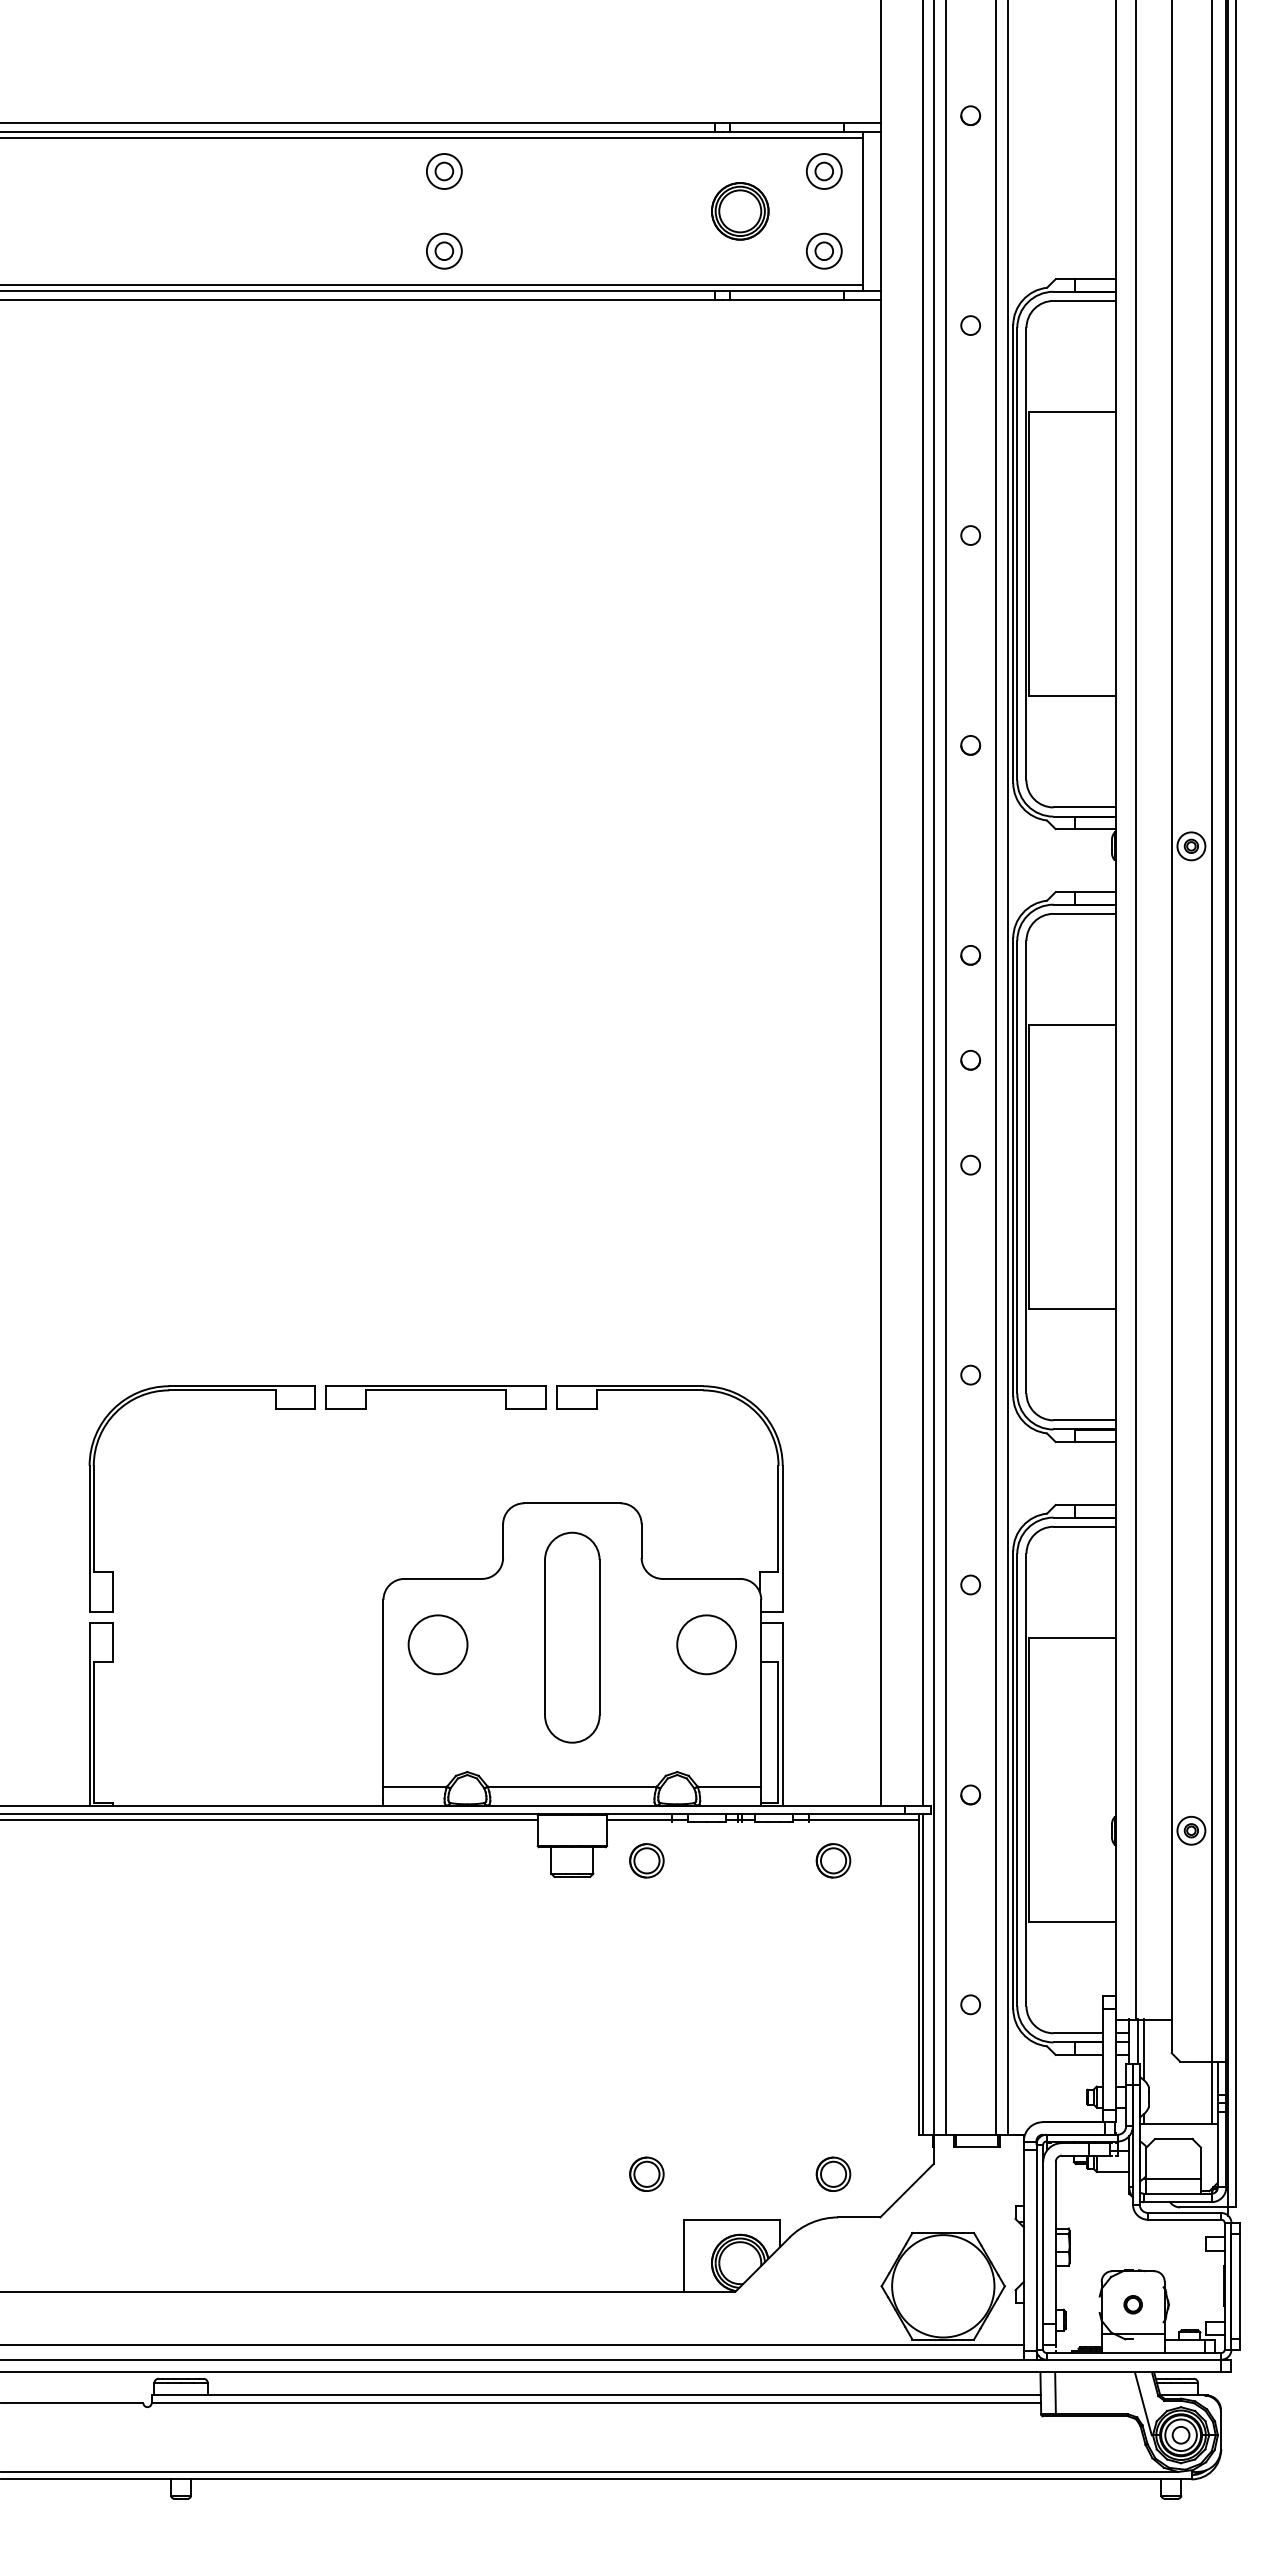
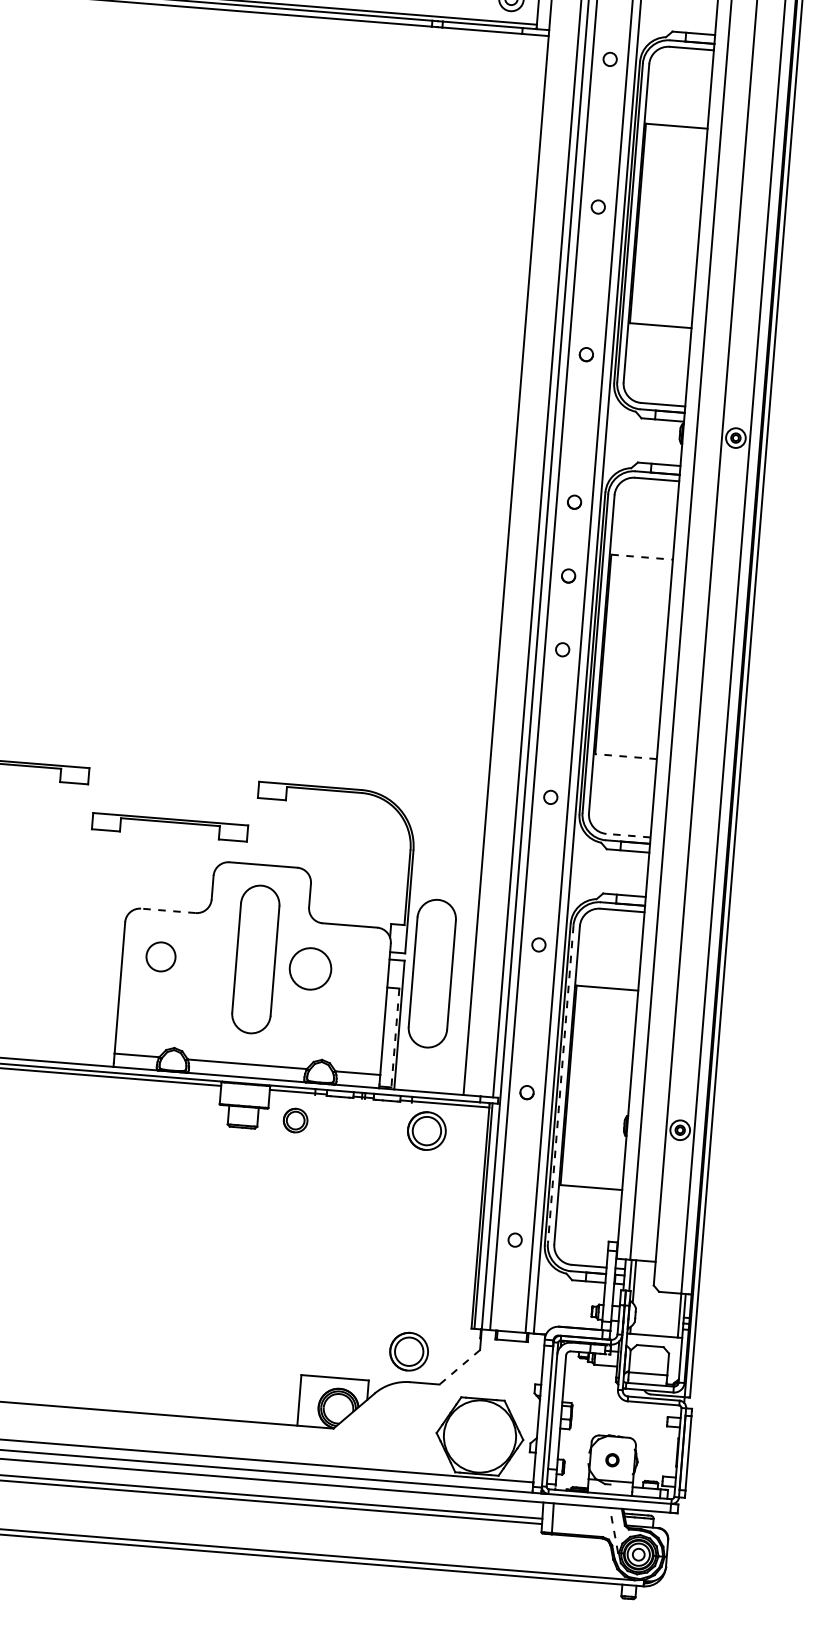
line: (1072, 1025) -> (642, 557), solid -> dashed
line: (1072, 1308) -> (626, 756), solid -> dashed
part: (435, 1390) -> (170, 822), moved
line: (1084, 1420) -> (628, 835), solid -> dashed
line: (443, 1578) -> (168, 910), solid -> dashed
part: (823, 1637) -> (432, 973), added
circle: (437, 1644) -> (160, 956), size x0.7
circle: (706, 1644) -> (310, 968), moved
line: (778, 1733) -> (395, 1038), solid -> dashed
line: (1017, 1780) -> (560, 1085), solid -> dashed
part: (833, 1860) -> (426, 1130), size x1.6
part: (646, 2173) -> (277, 1340), removed
part: (833, 2173) -> (409, 1351), size x1.6
line: (906, 2190) -> (459, 1367), solid -> dashed
line: (1143, 2403) -> (614, 1530), solid -> dashed

